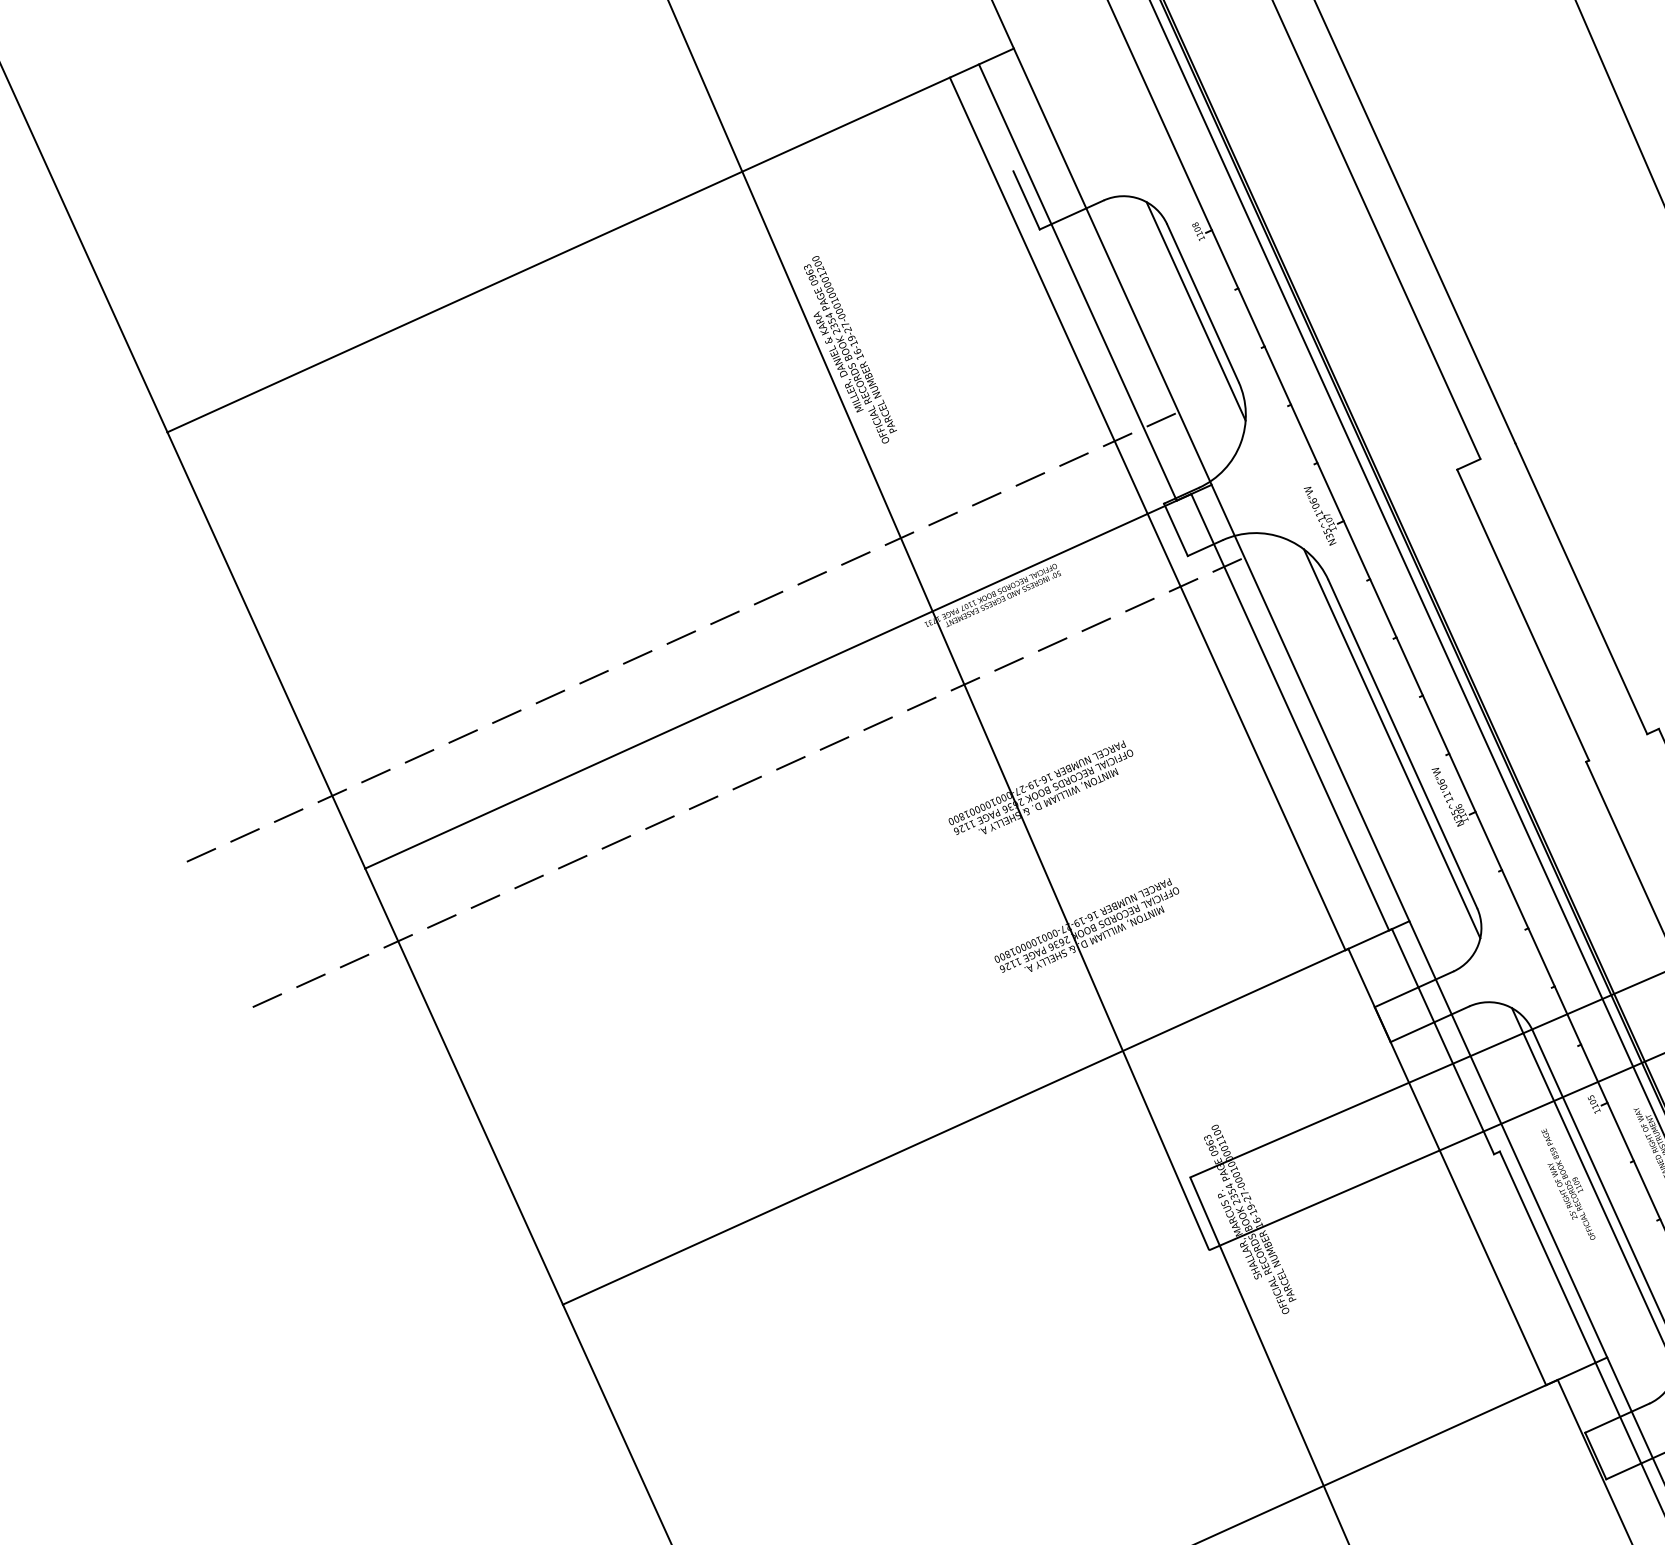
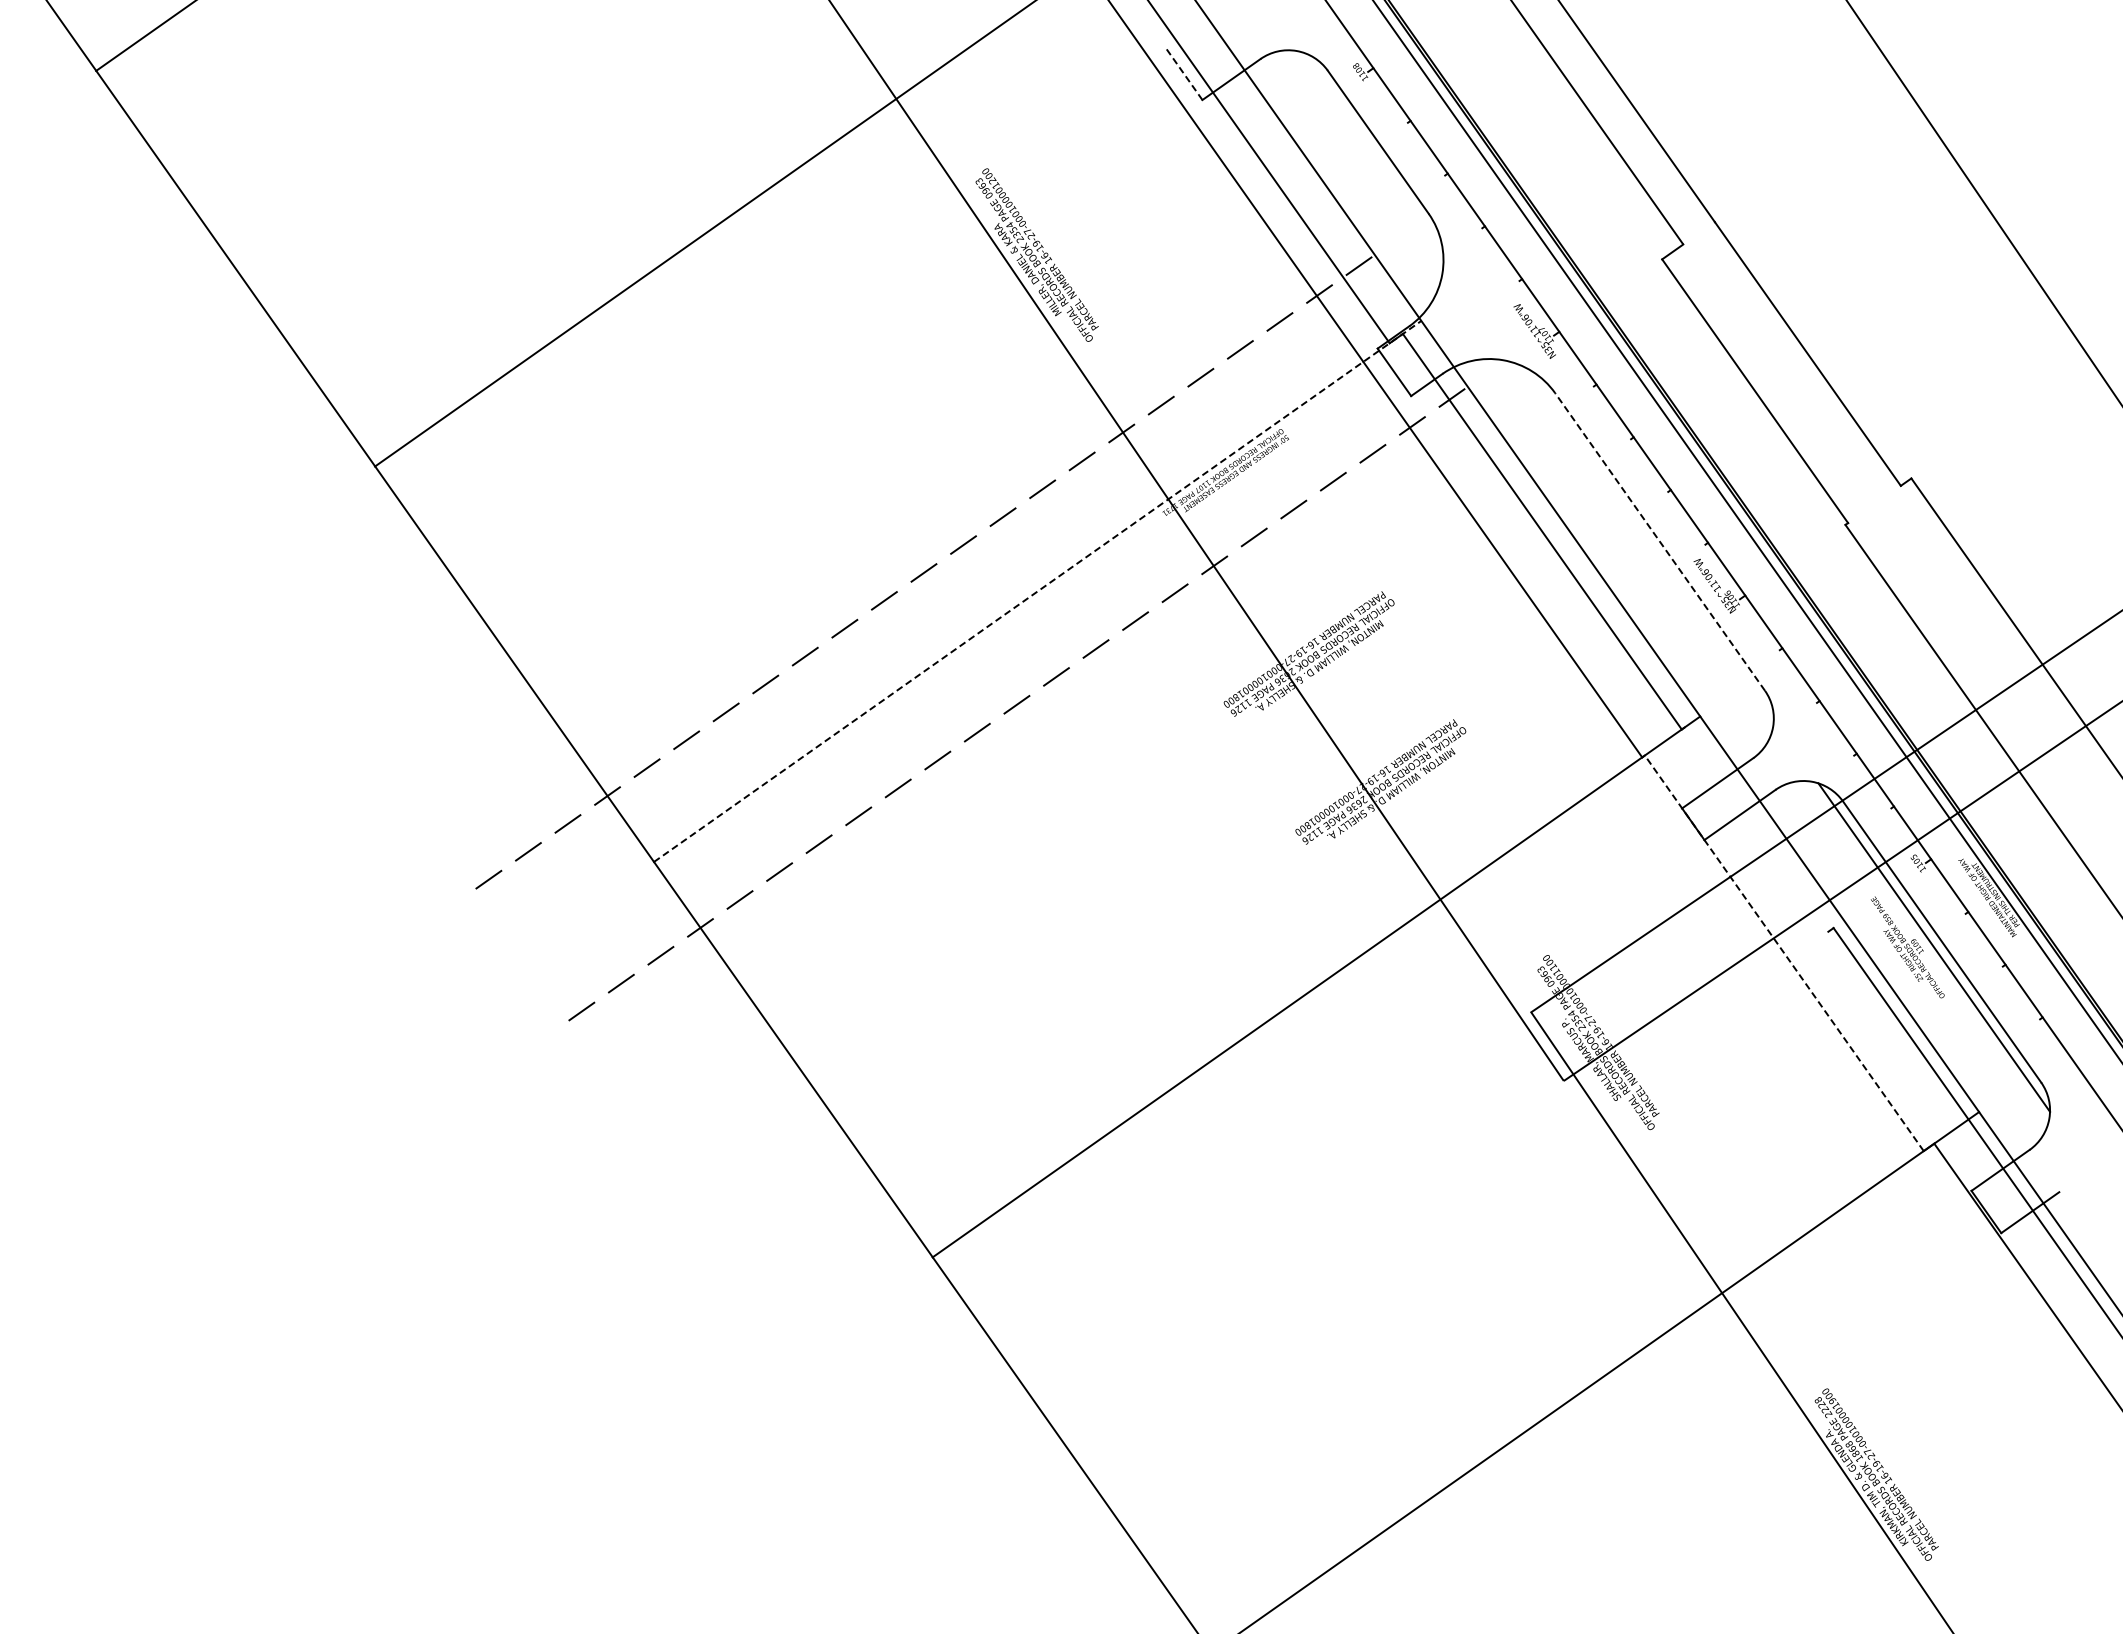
line: (1026, 200) -> (1183, 73), solid -> dashed
line: (1195, 311) -> (1372, 151), removed
line: (789, 676) -> (1038, 591), solid -> dashed
line: (1392, 743) -> (1649, 543), removed
line: (1402, 743) -> (1659, 541), solid -> dashed
line: (1443, 1041) -> (1756, 829), removed
line: (1447, 1167) -> (1784, 953), solid -> dashed

